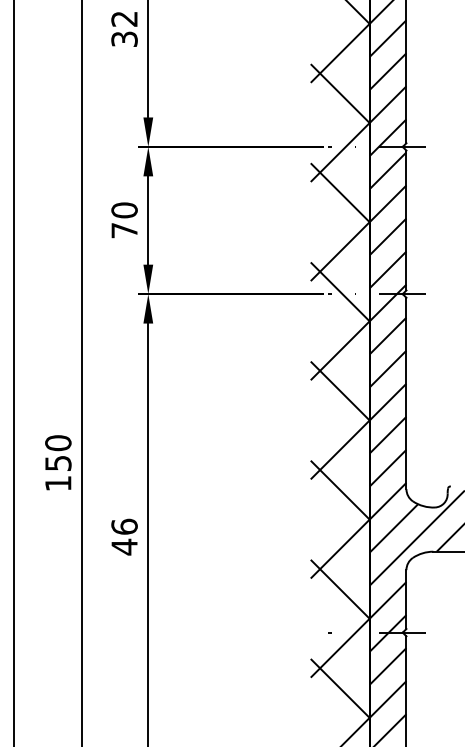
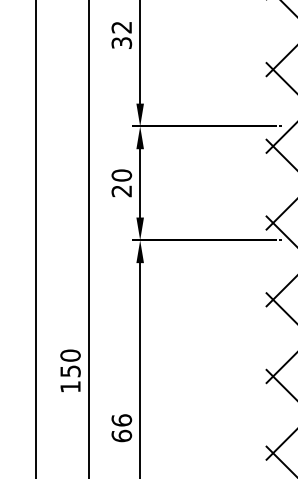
text: (124, 230) -> (121, 191), 70 -> 20
text: (124, 546) -> (121, 435), 46 -> 66

